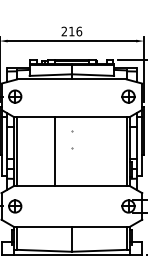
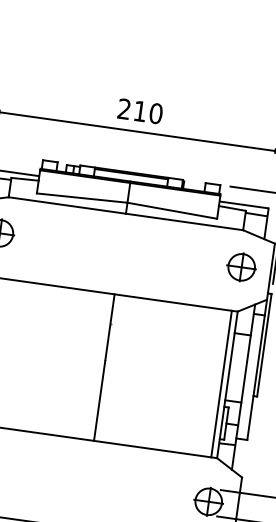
text: (79, 31) -> (156, 113), 216 -> 210
line: (54, 151) -> (103, 367), moved

